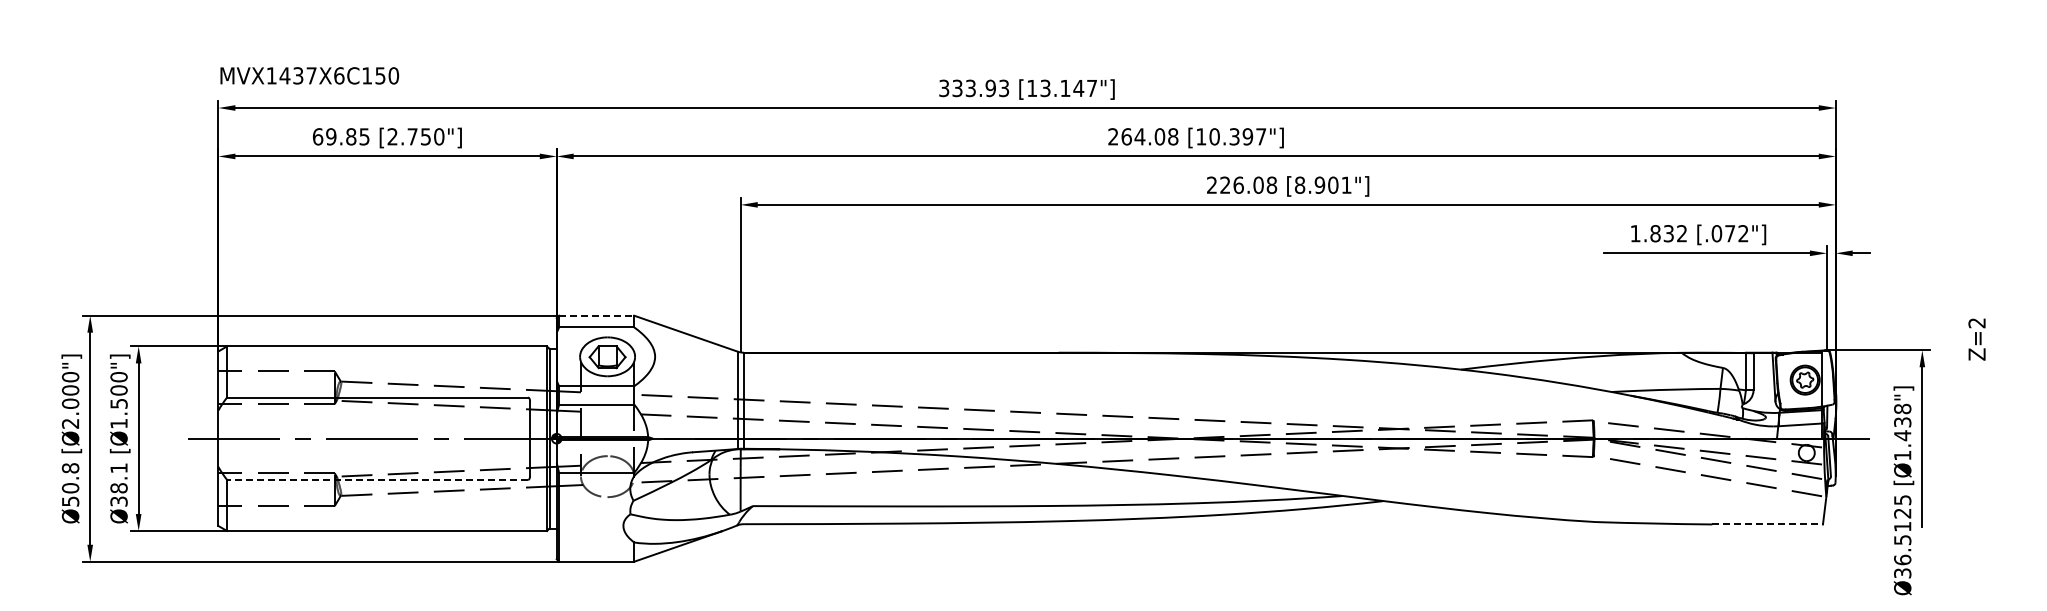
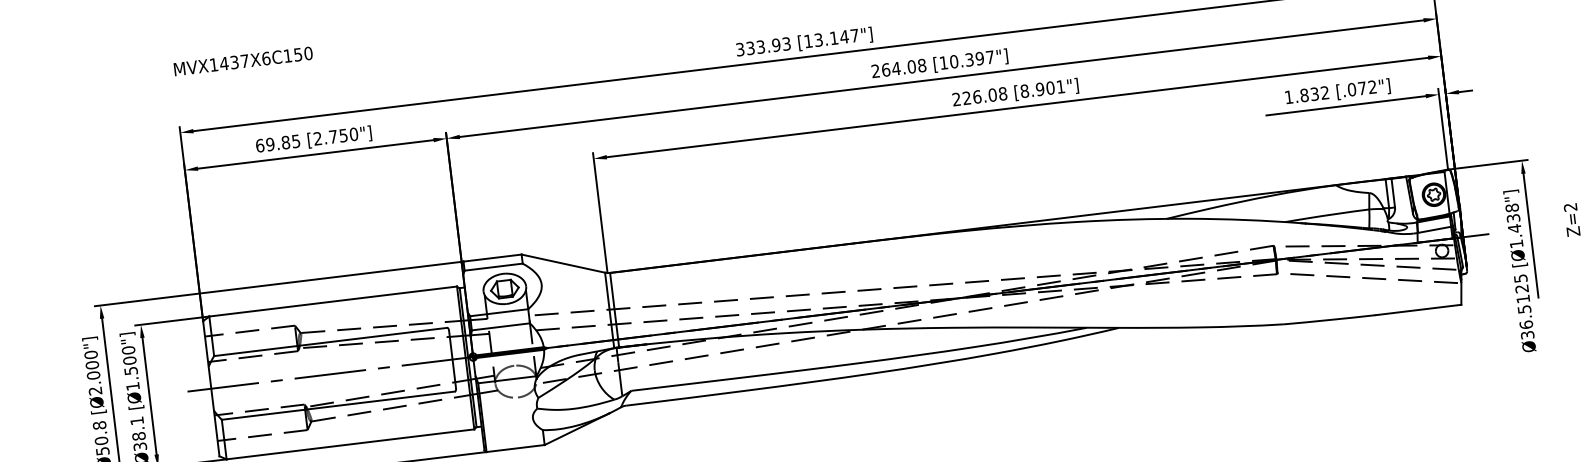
text: (309, 75) -> (243, 61), moved
line: (596, 315) -> (492, 257), dashed -> solid
text: (1976, 339) -> (1571, 220), moved
line: (377, 479) -> (338, 405), dashed -> solid
line: (1768, 524) -> (1419, 309), dashed -> solid

